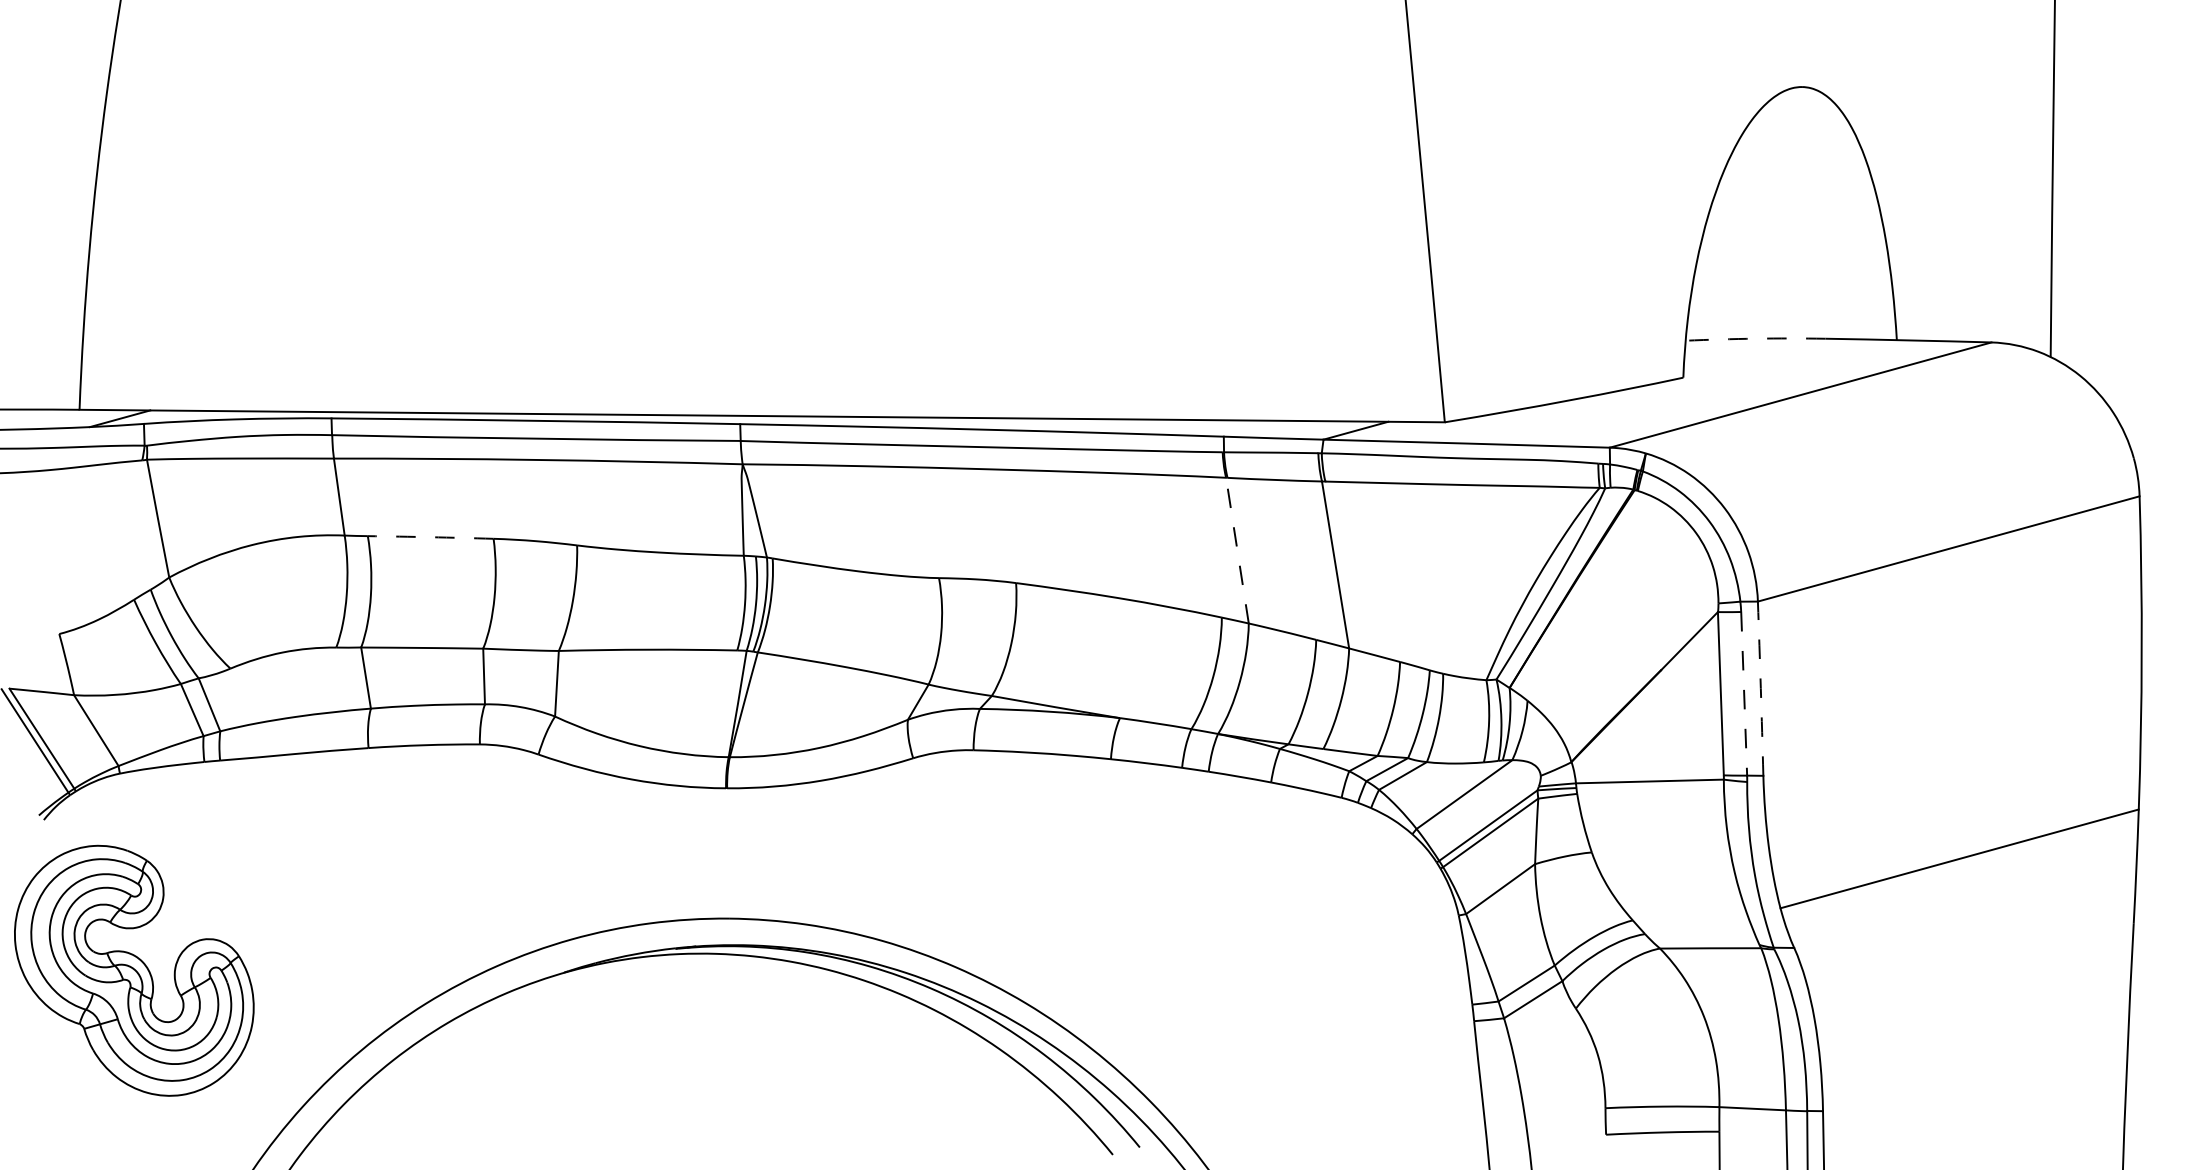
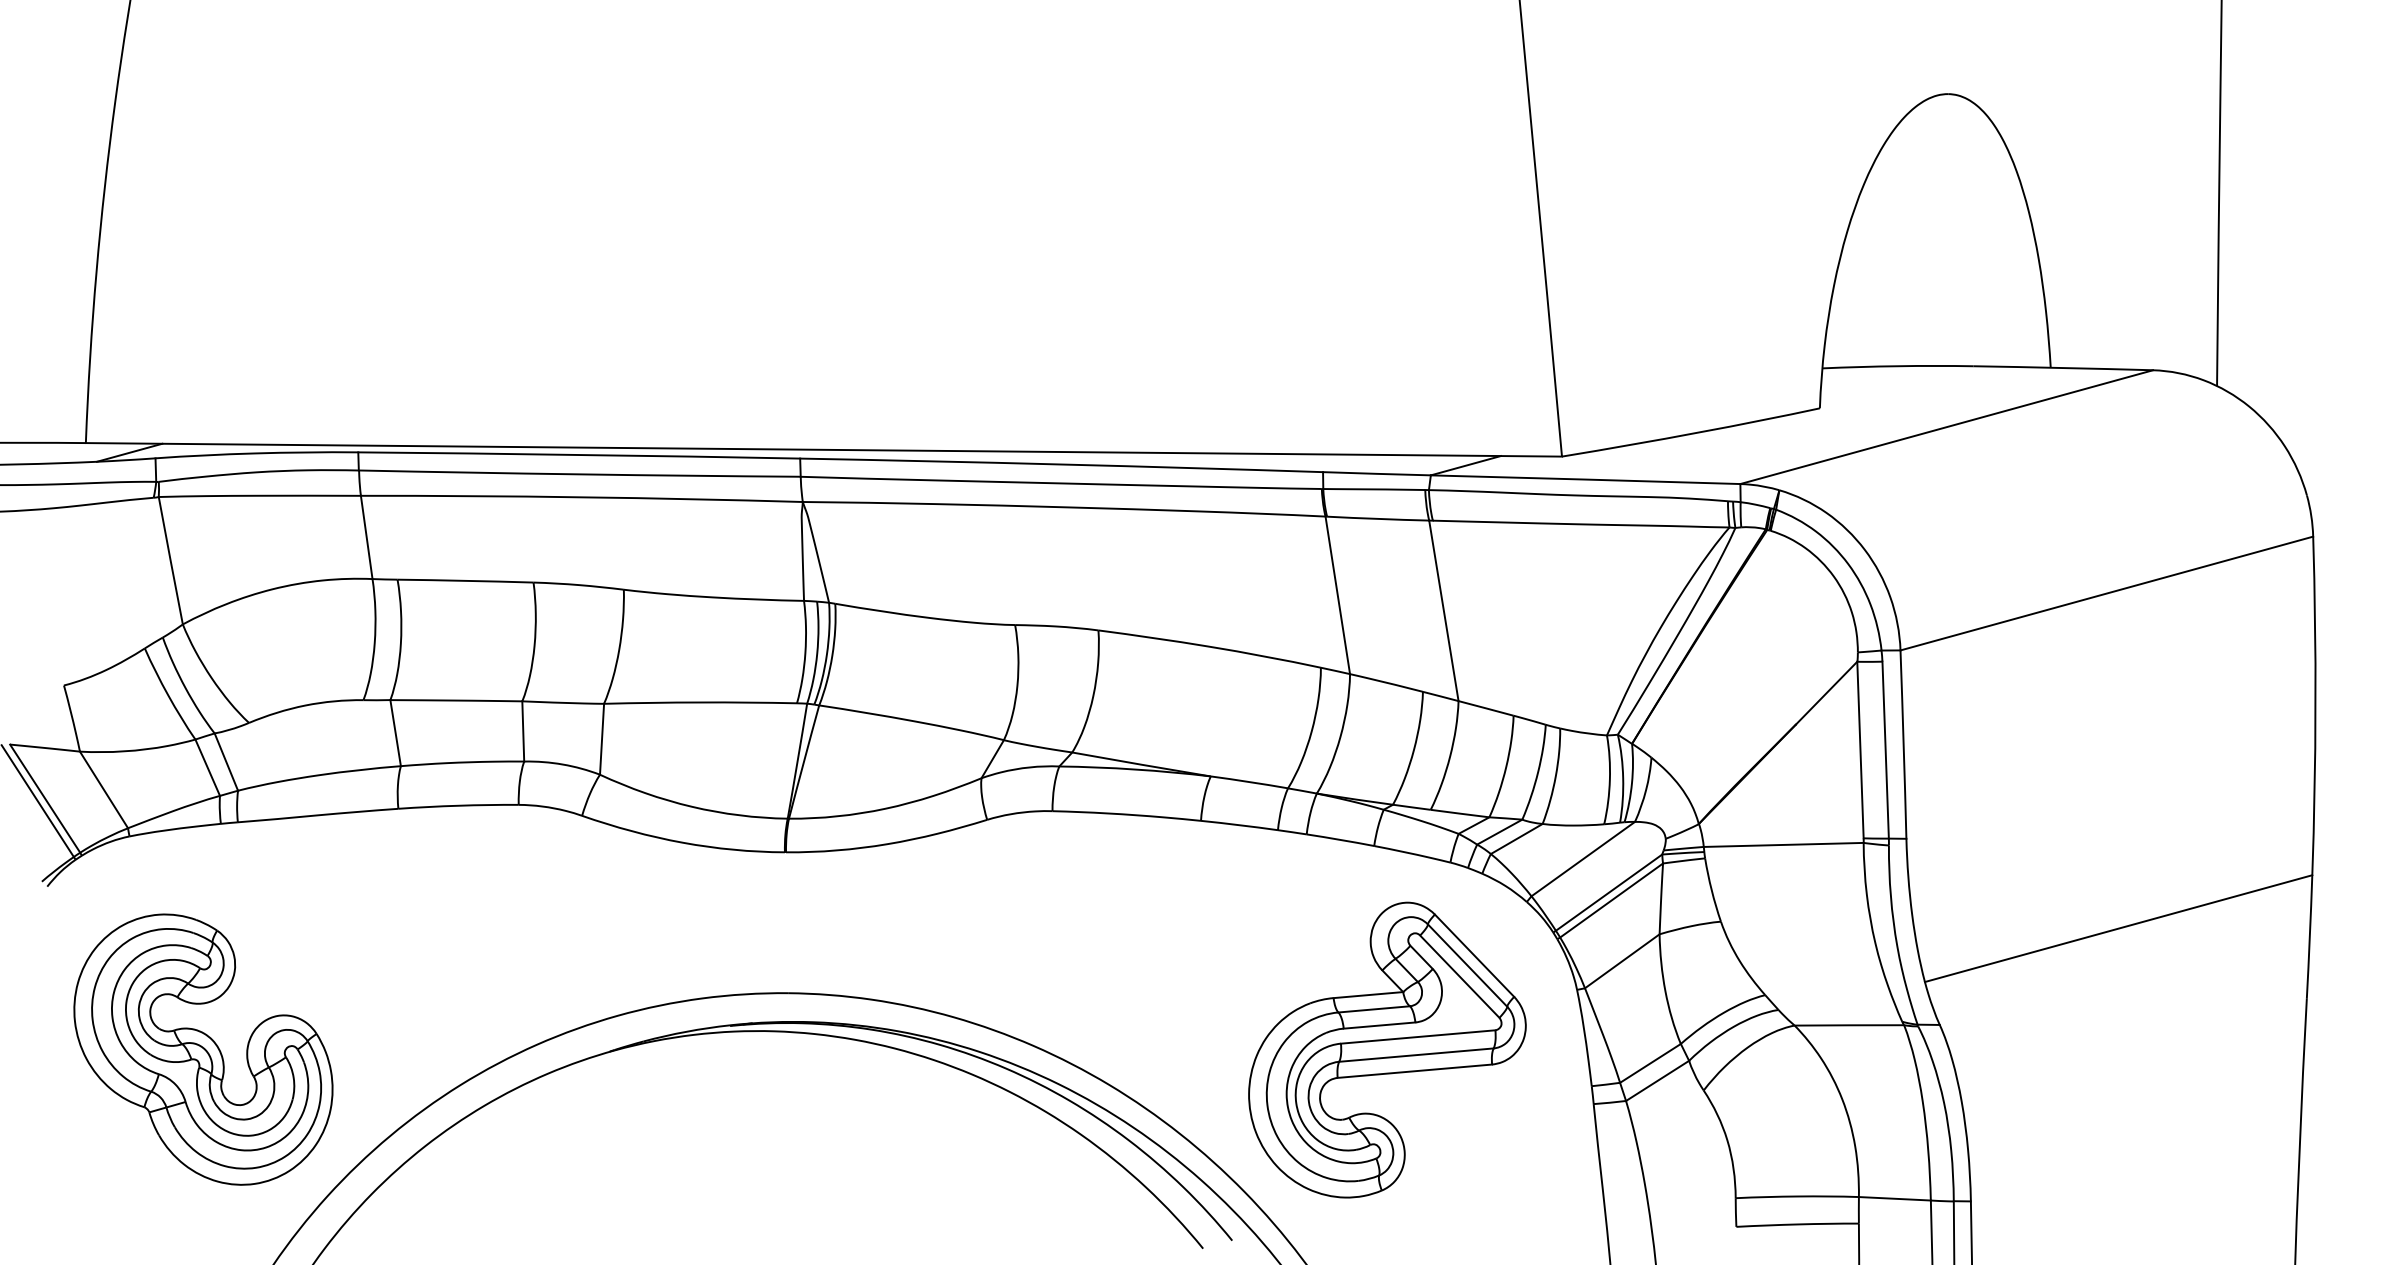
arc: (1755, 338) -> (1897, 365), dashed -> solid
arc: (430, 537) -> (465, 581), dashed -> solid
line: (1237, 550) -> (1337, 595), dashed -> solid
arc: (1760, 688) -> (1903, 744), dashed -> solid
line: (1744, 693) -> (1886, 749), dashed -> solid
part: (134, 970) -> (203, 1049), moved
part: (1283, 971) -> (1387, 1050), added

